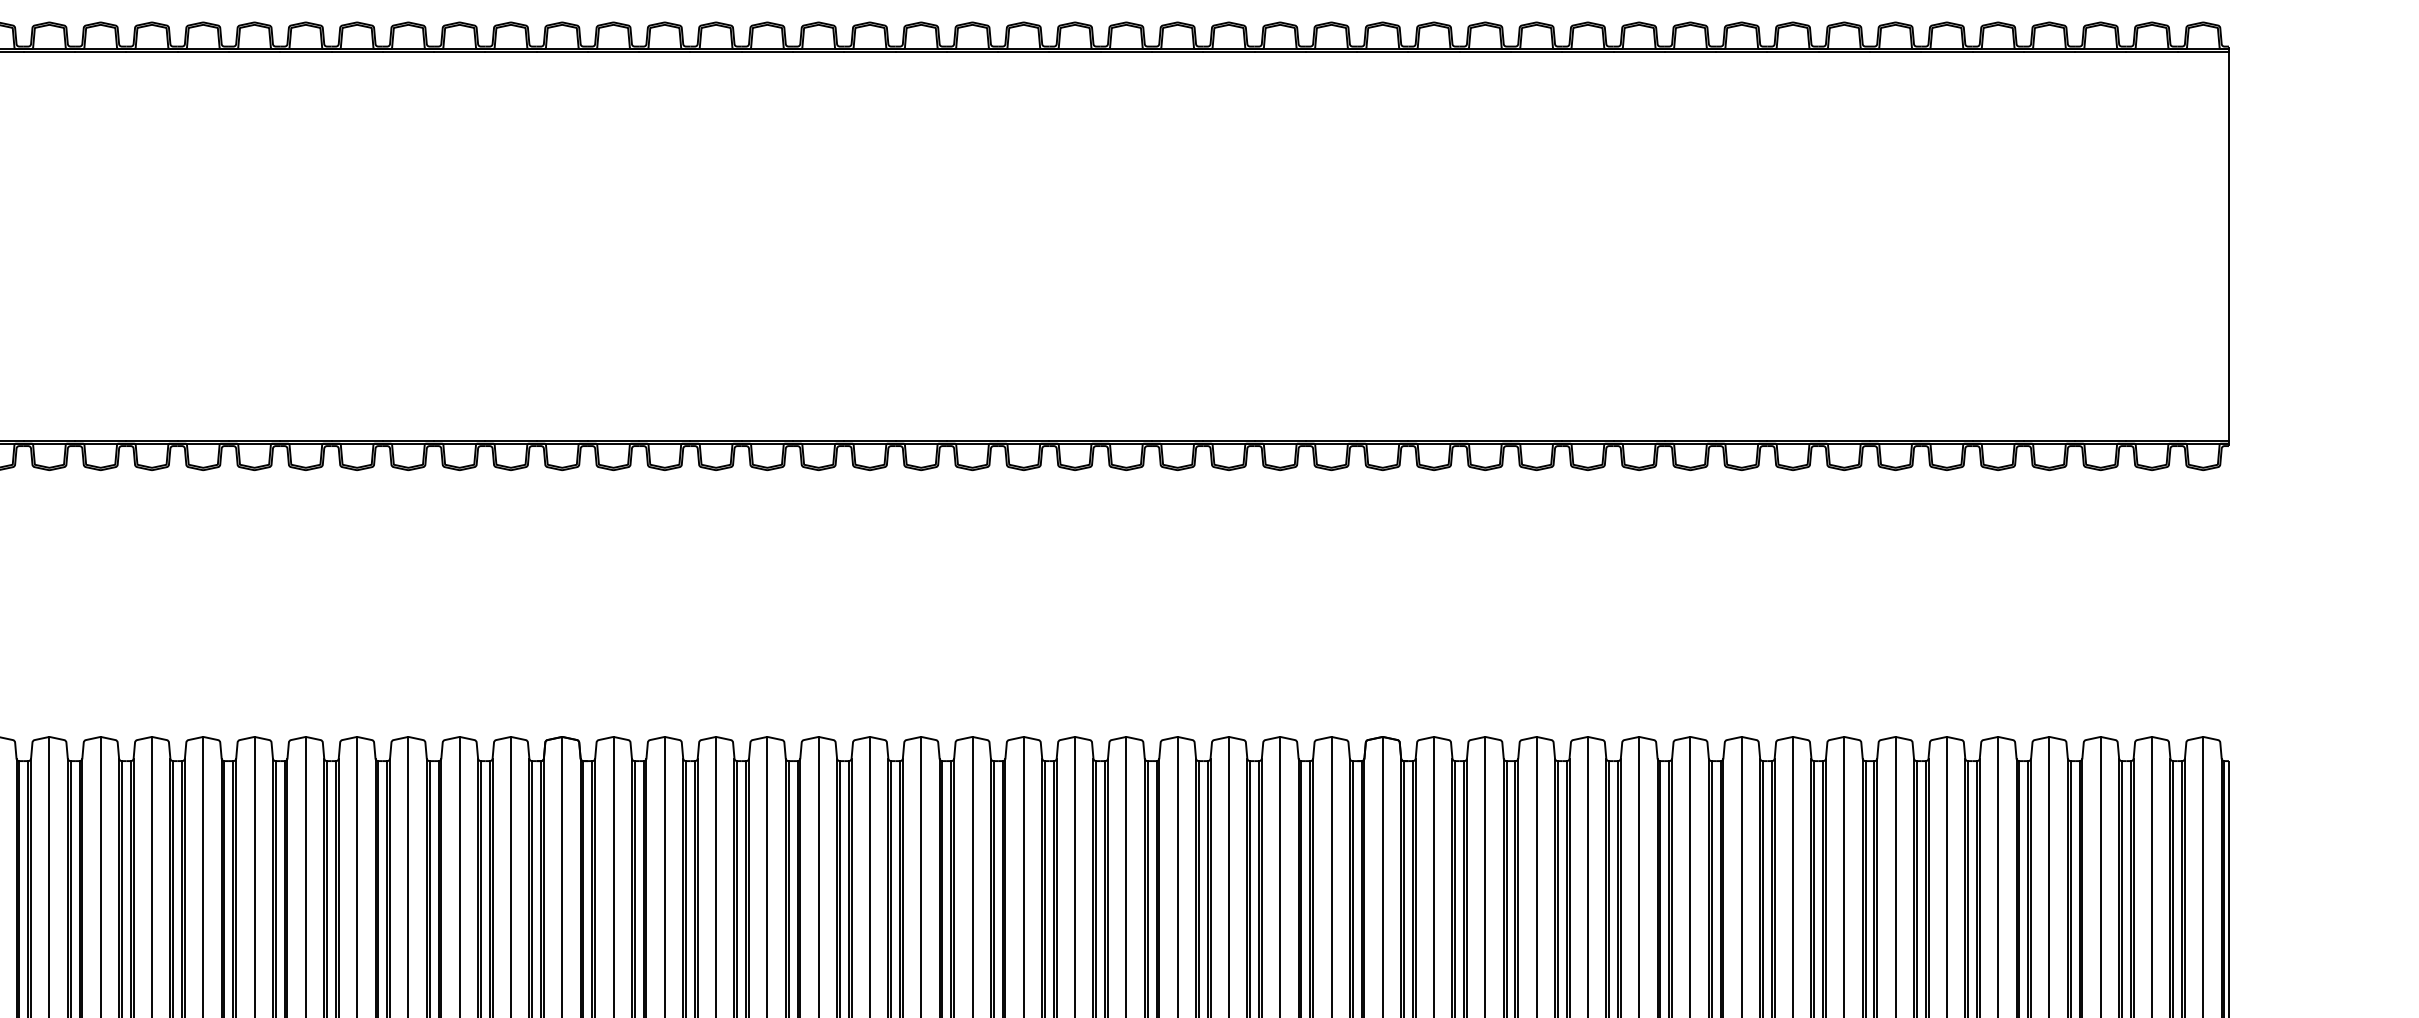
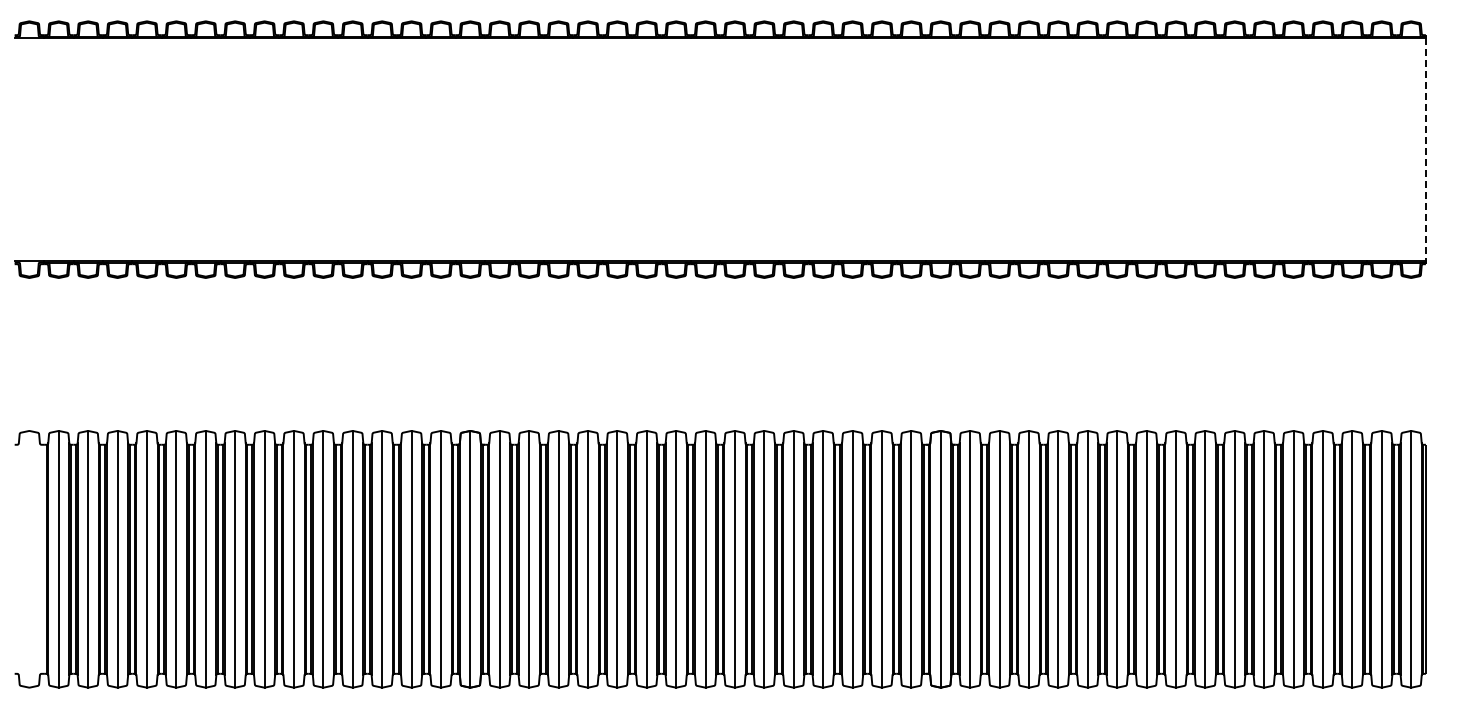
line: (2228, 247) -> (1425, 150), solid -> dashed

